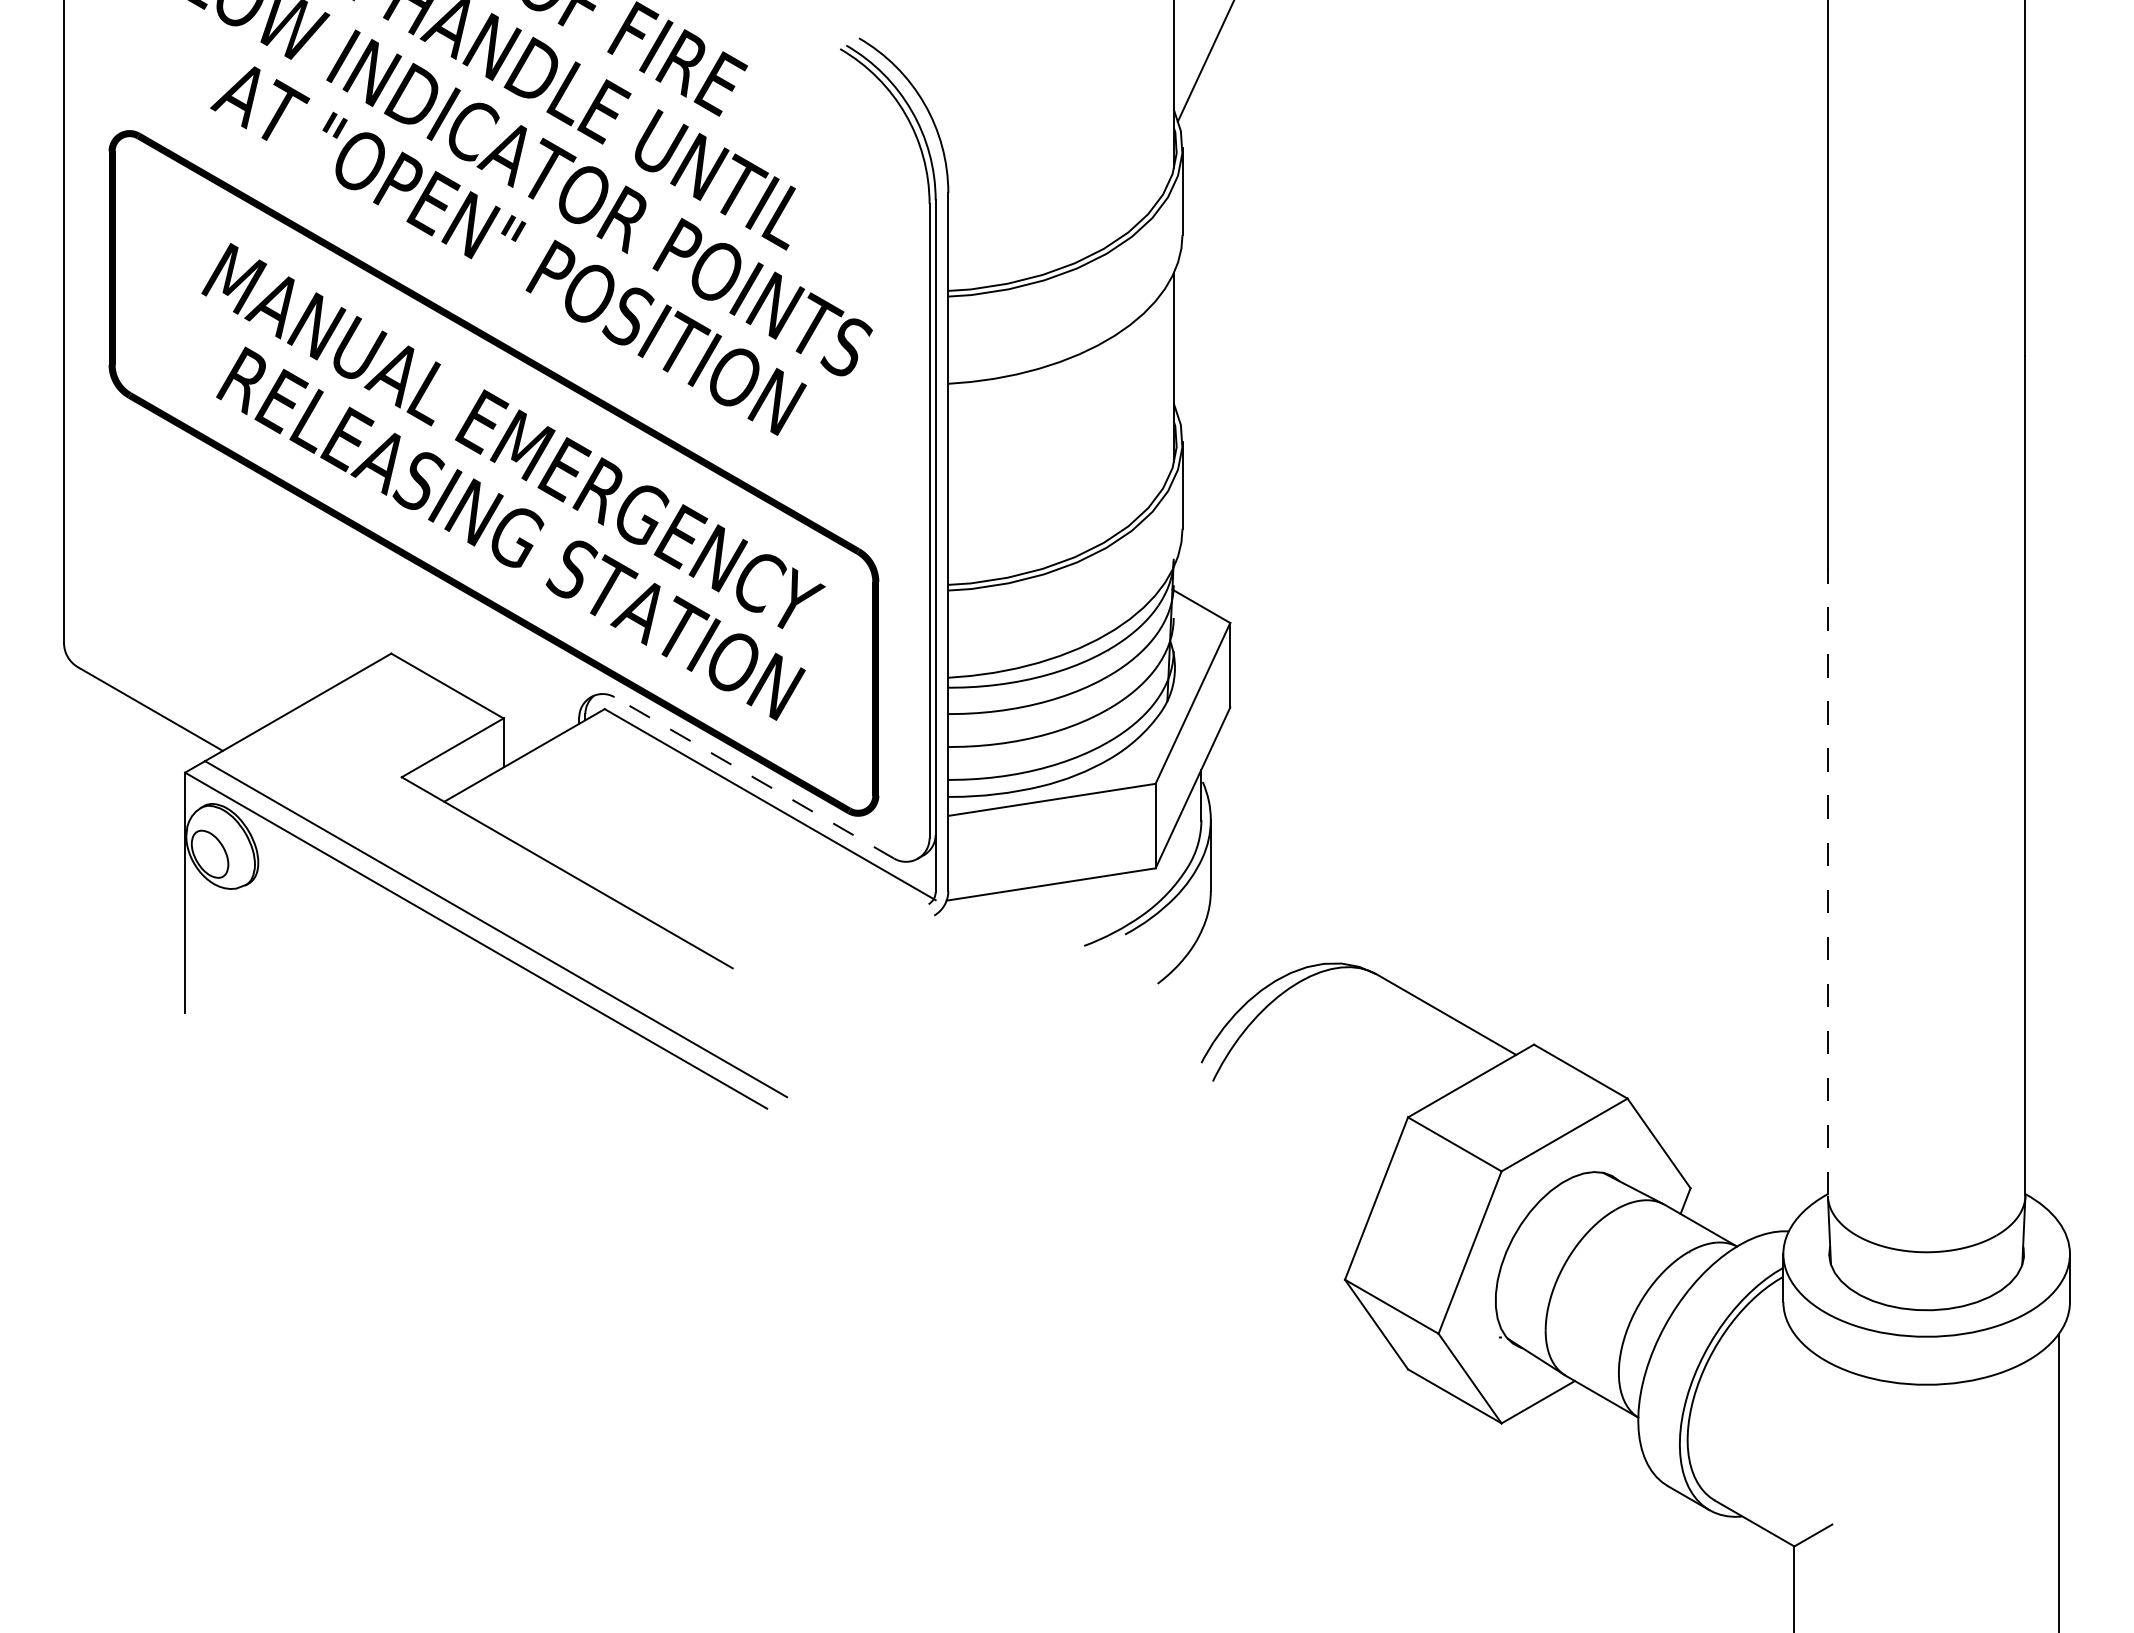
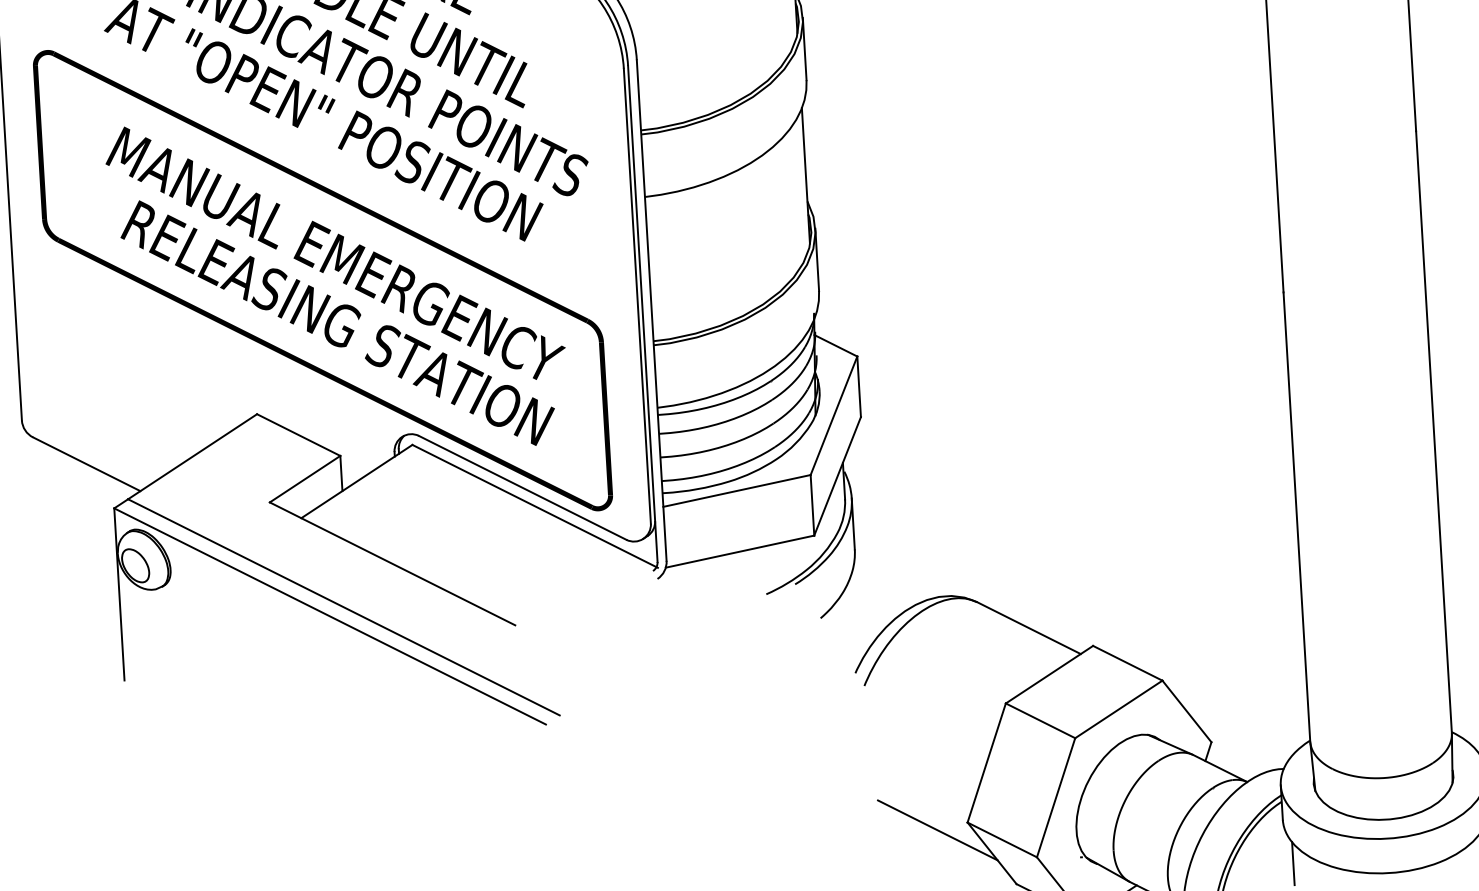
line: (754, 777) -> (522, 487), dashed -> solid
line: (1827, 881) -> (1296, 516), dashed -> solid
line: (1302, 1287) -> (937, 829), added
line: (1794, 1363) -> (1293, 863), added

